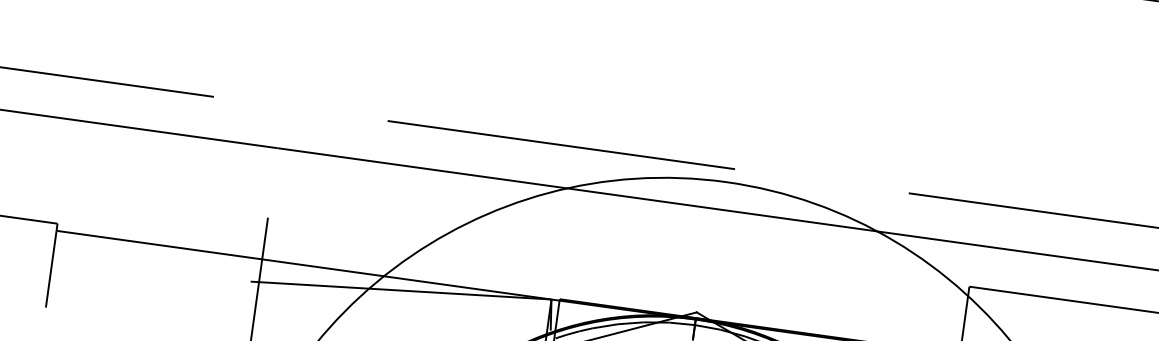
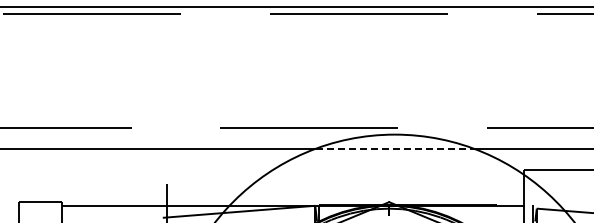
line: (723, 209) -> (395, 148), solid -> dashed

